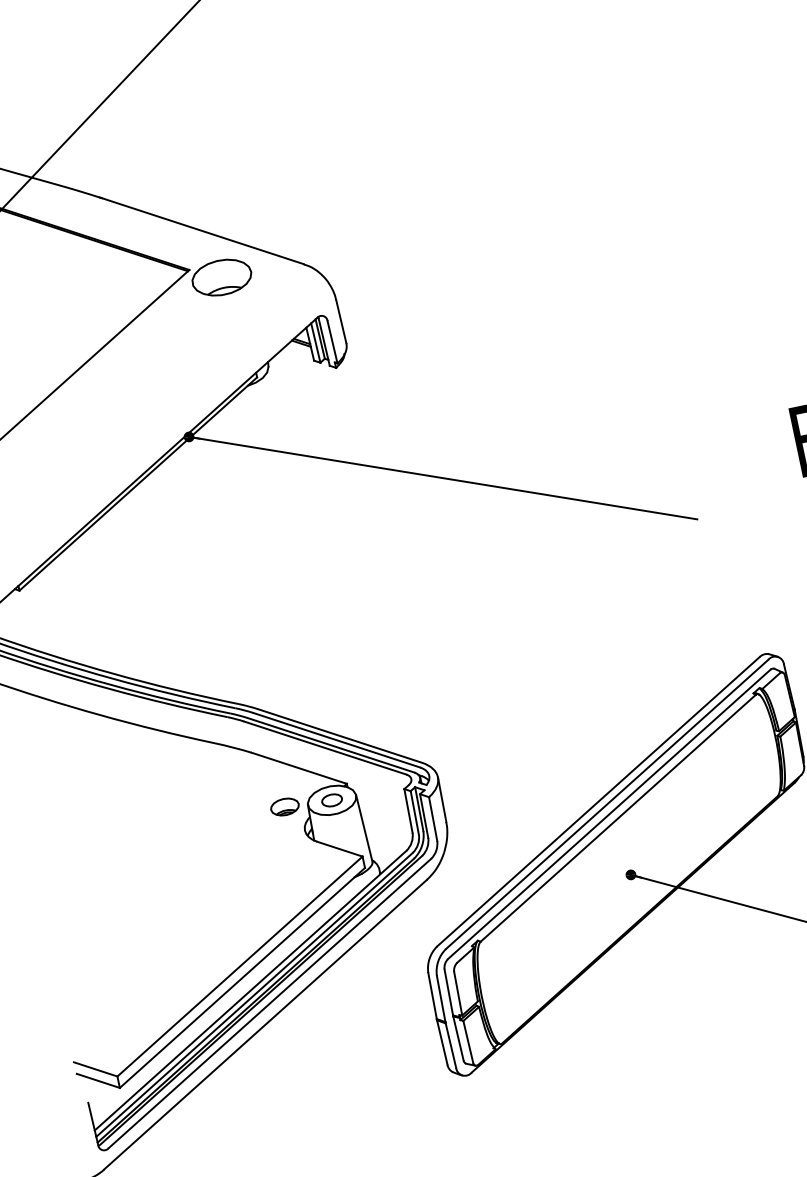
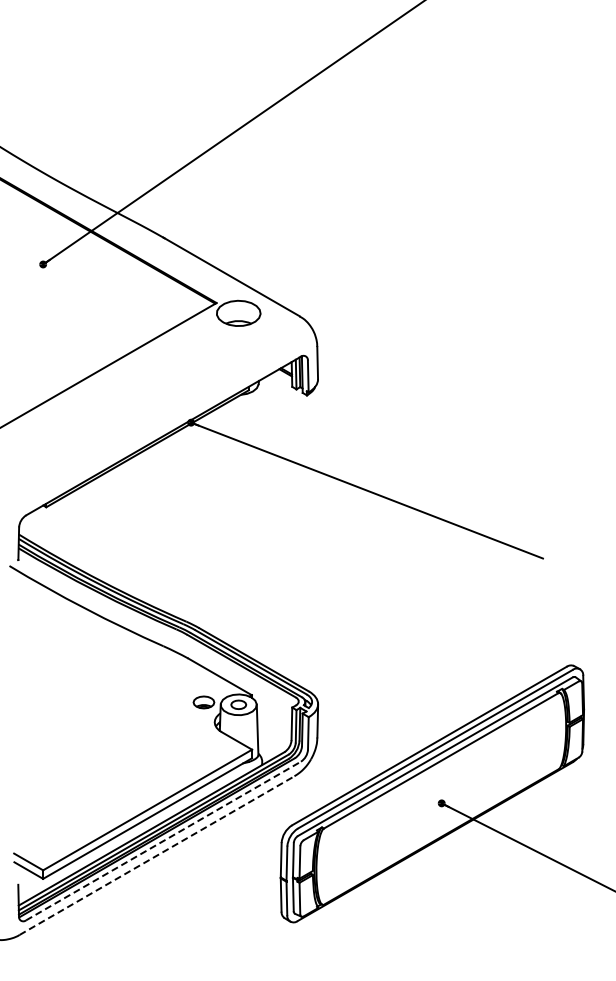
line: (270, 1004) -> (163, 841), solid -> dashed
line: (265, 1024) -> (157, 855), solid -> dashed

